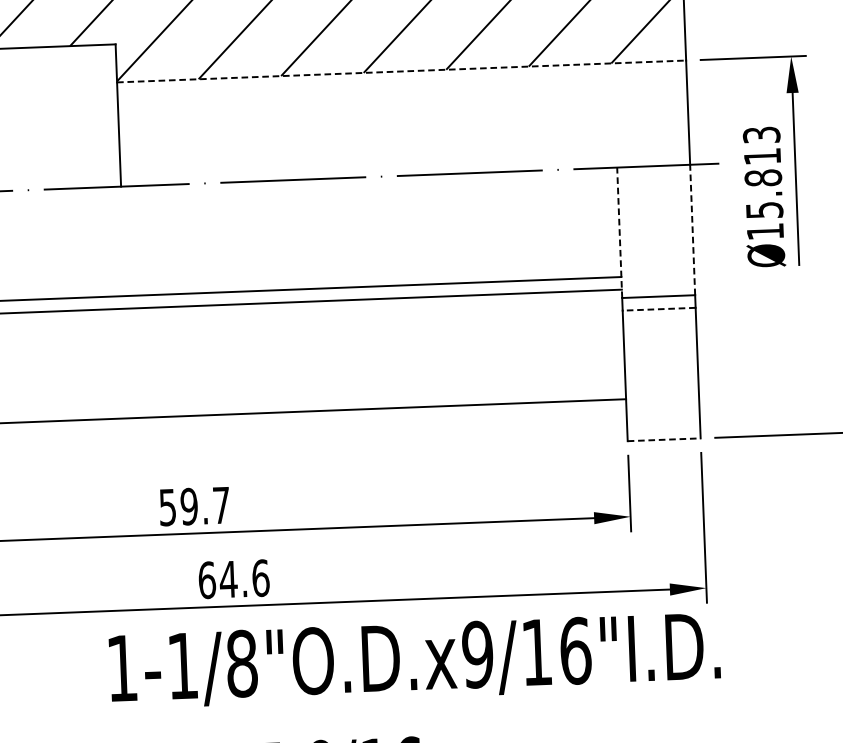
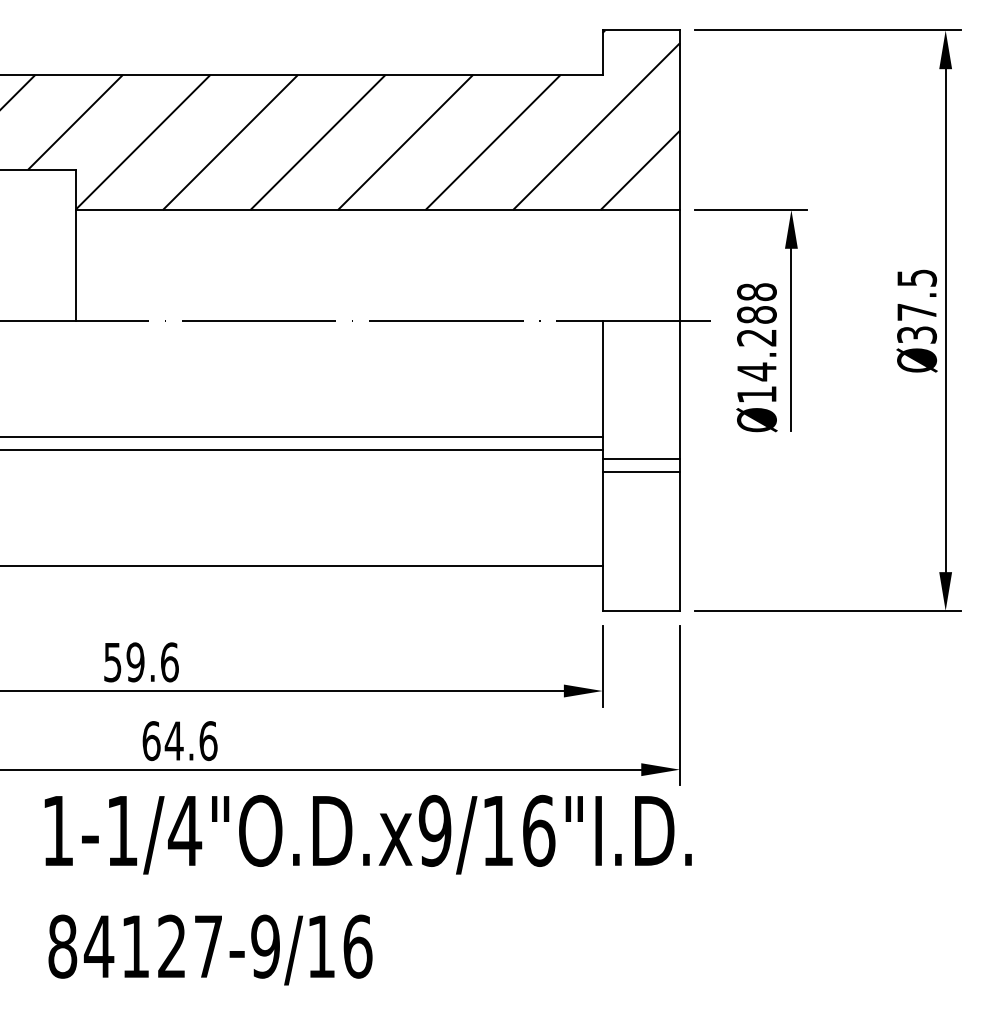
line: (401, 71) -> (378, 210), dashed -> solid
text: (762, 173) -> (756, 332), Ø15.813 -> Ø14.288
line: (692, 229) -> (679, 389), dashed -> solid
line: (619, 232) -> (602, 389), dashed -> solid
line: (659, 309) -> (641, 472), dashed -> solid
line: (664, 439) -> (641, 610), dashed -> solid
text: (221, 505) -> (169, 662), 59.7 -> 59.6
text: (242, 663) -> (185, 830), 1-1/8"O.D.x9/16"I.D. -> 1-1/4"O.D.x9/16"I.D.

